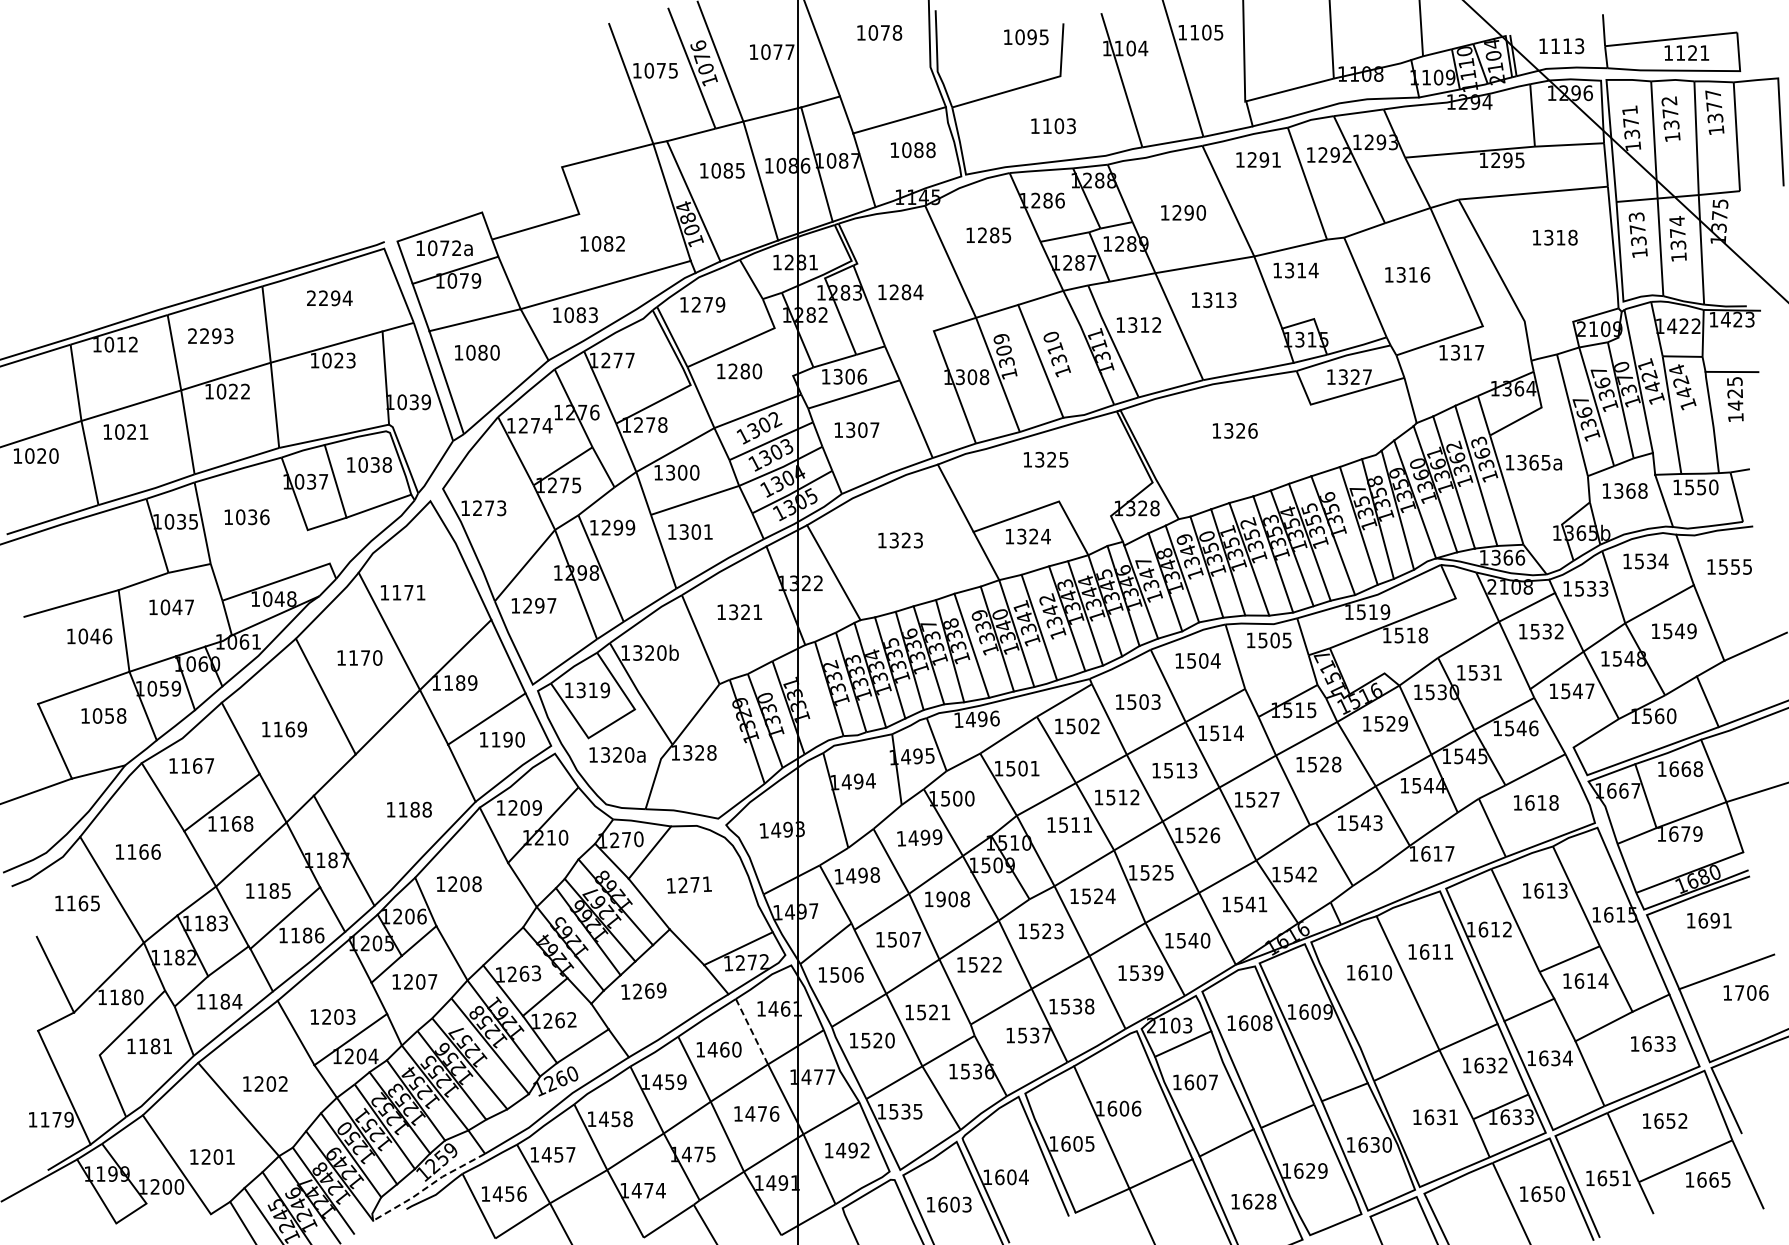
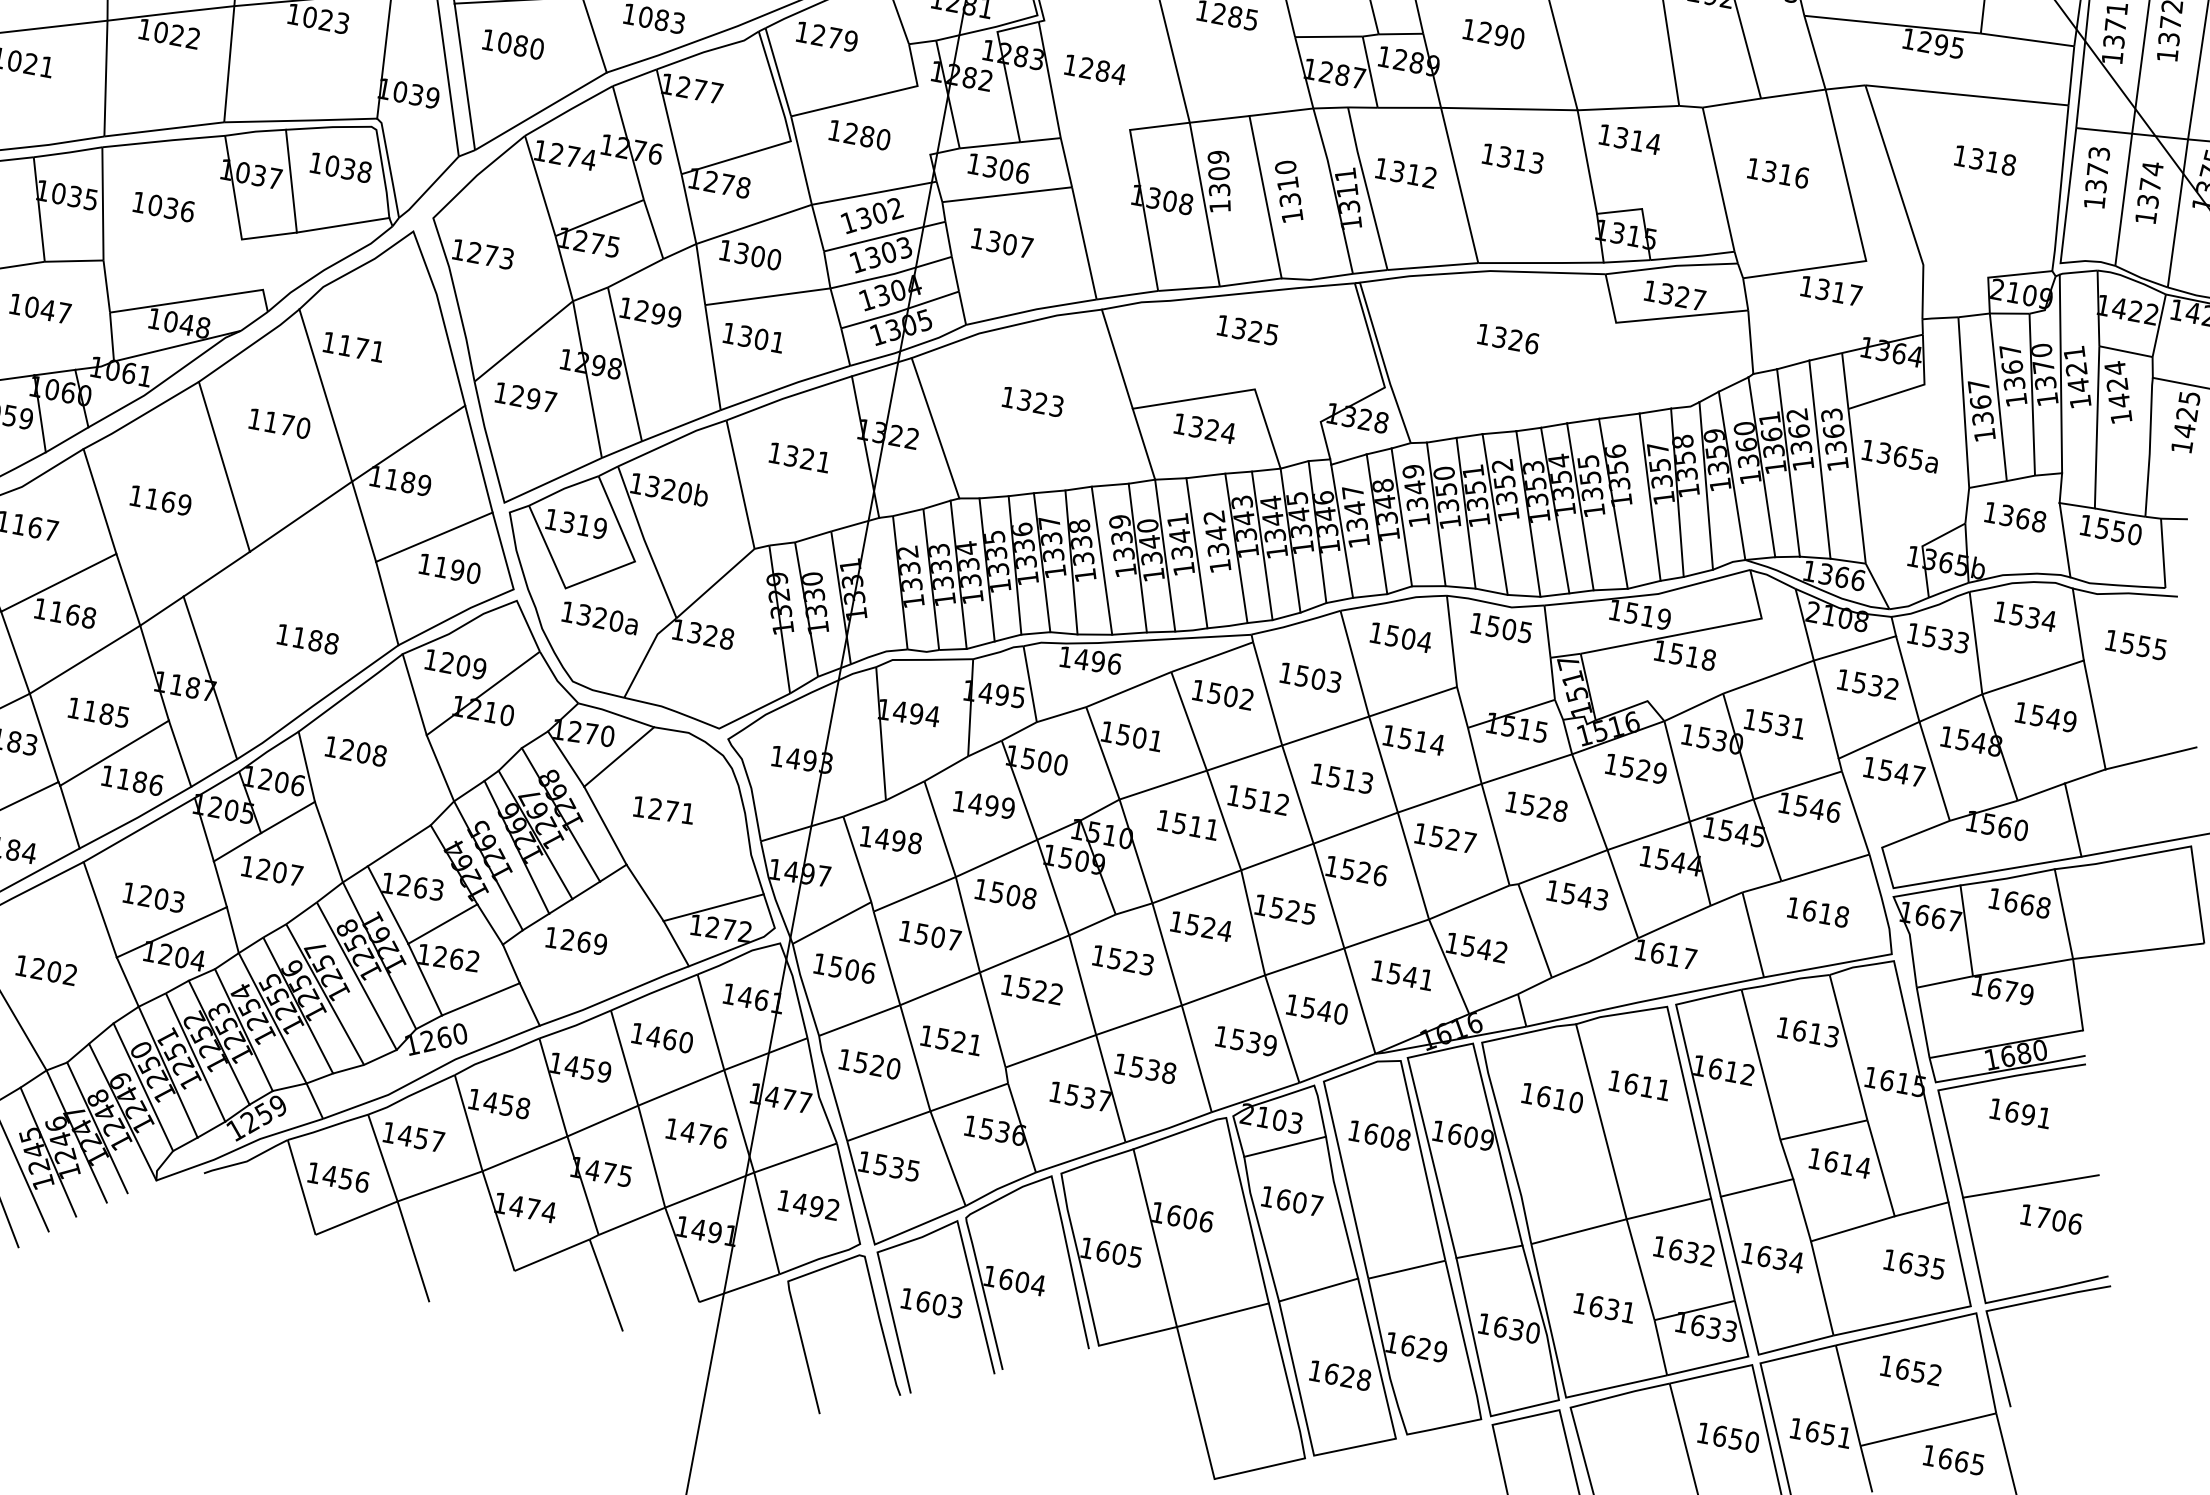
text: (940, 898) -> (996, 891), 1908 -> 1508
line: (751, 1031) -> (710, 1021), dashed -> solid
text: (1671, 1043) -> (1938, 1268), 1633 -> 1635
line: (428, 1186) -> (239, 1148), dashed -> solid

